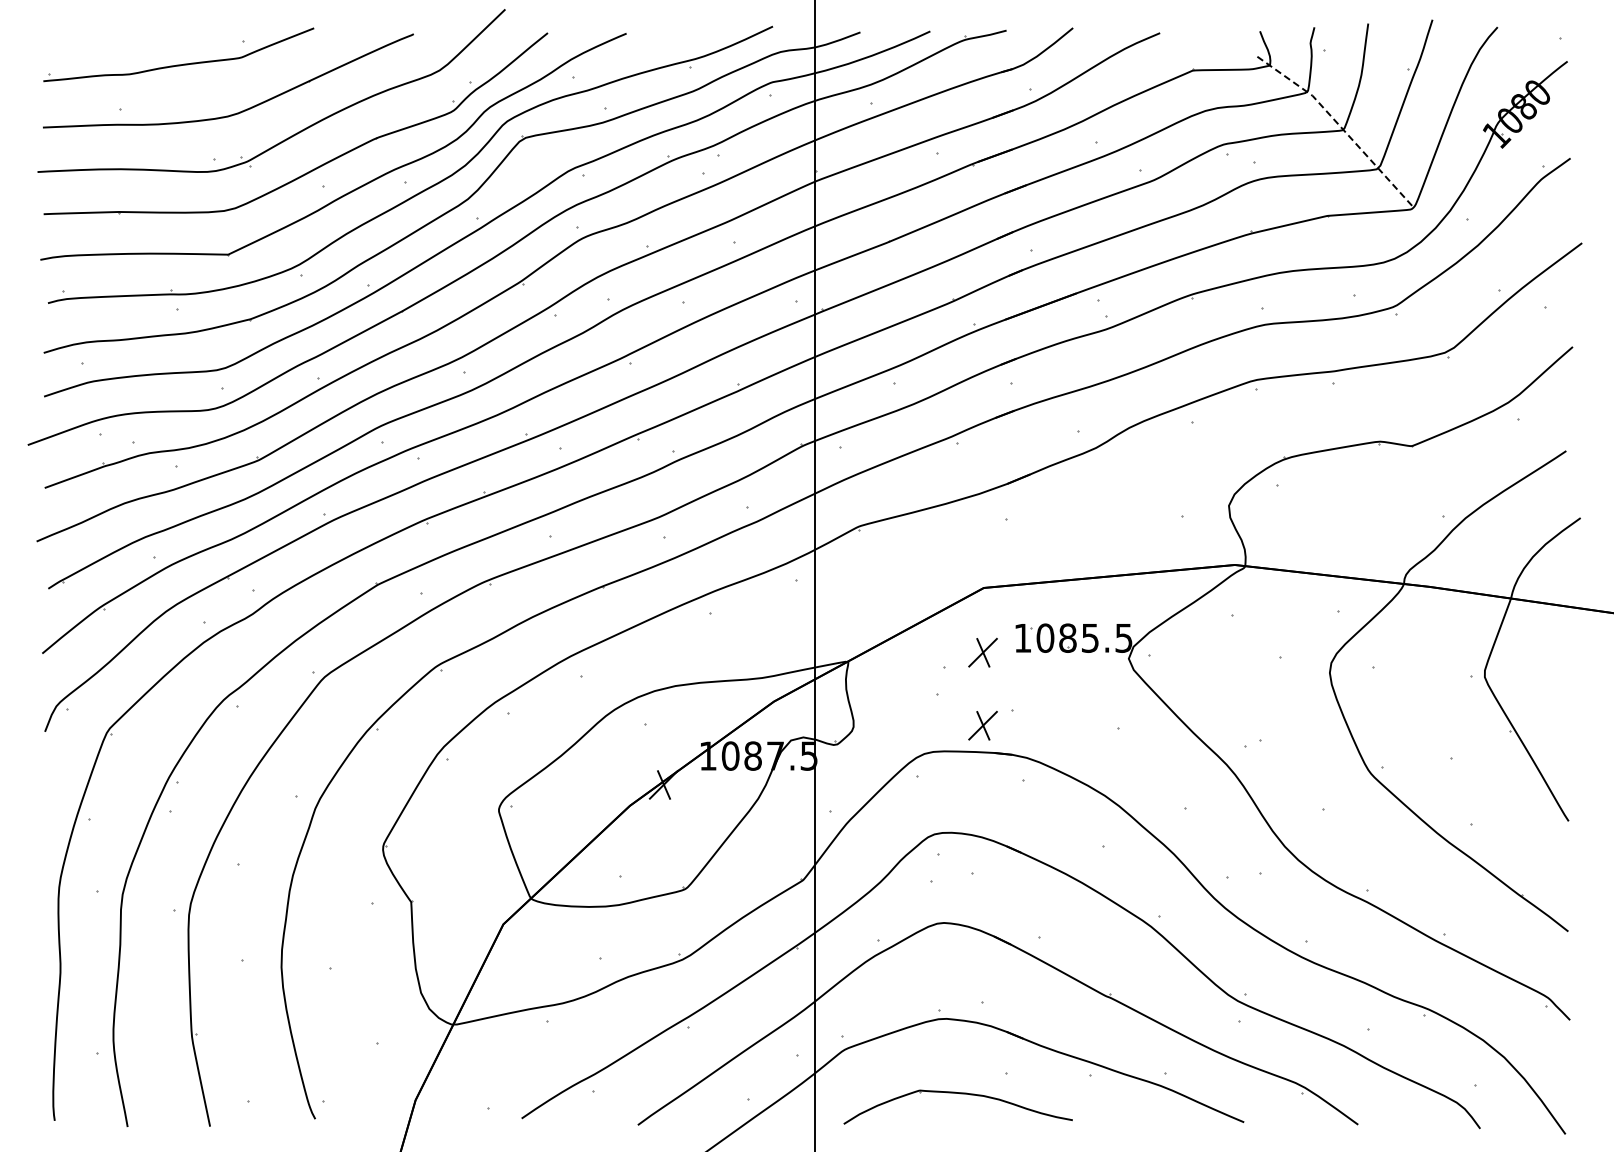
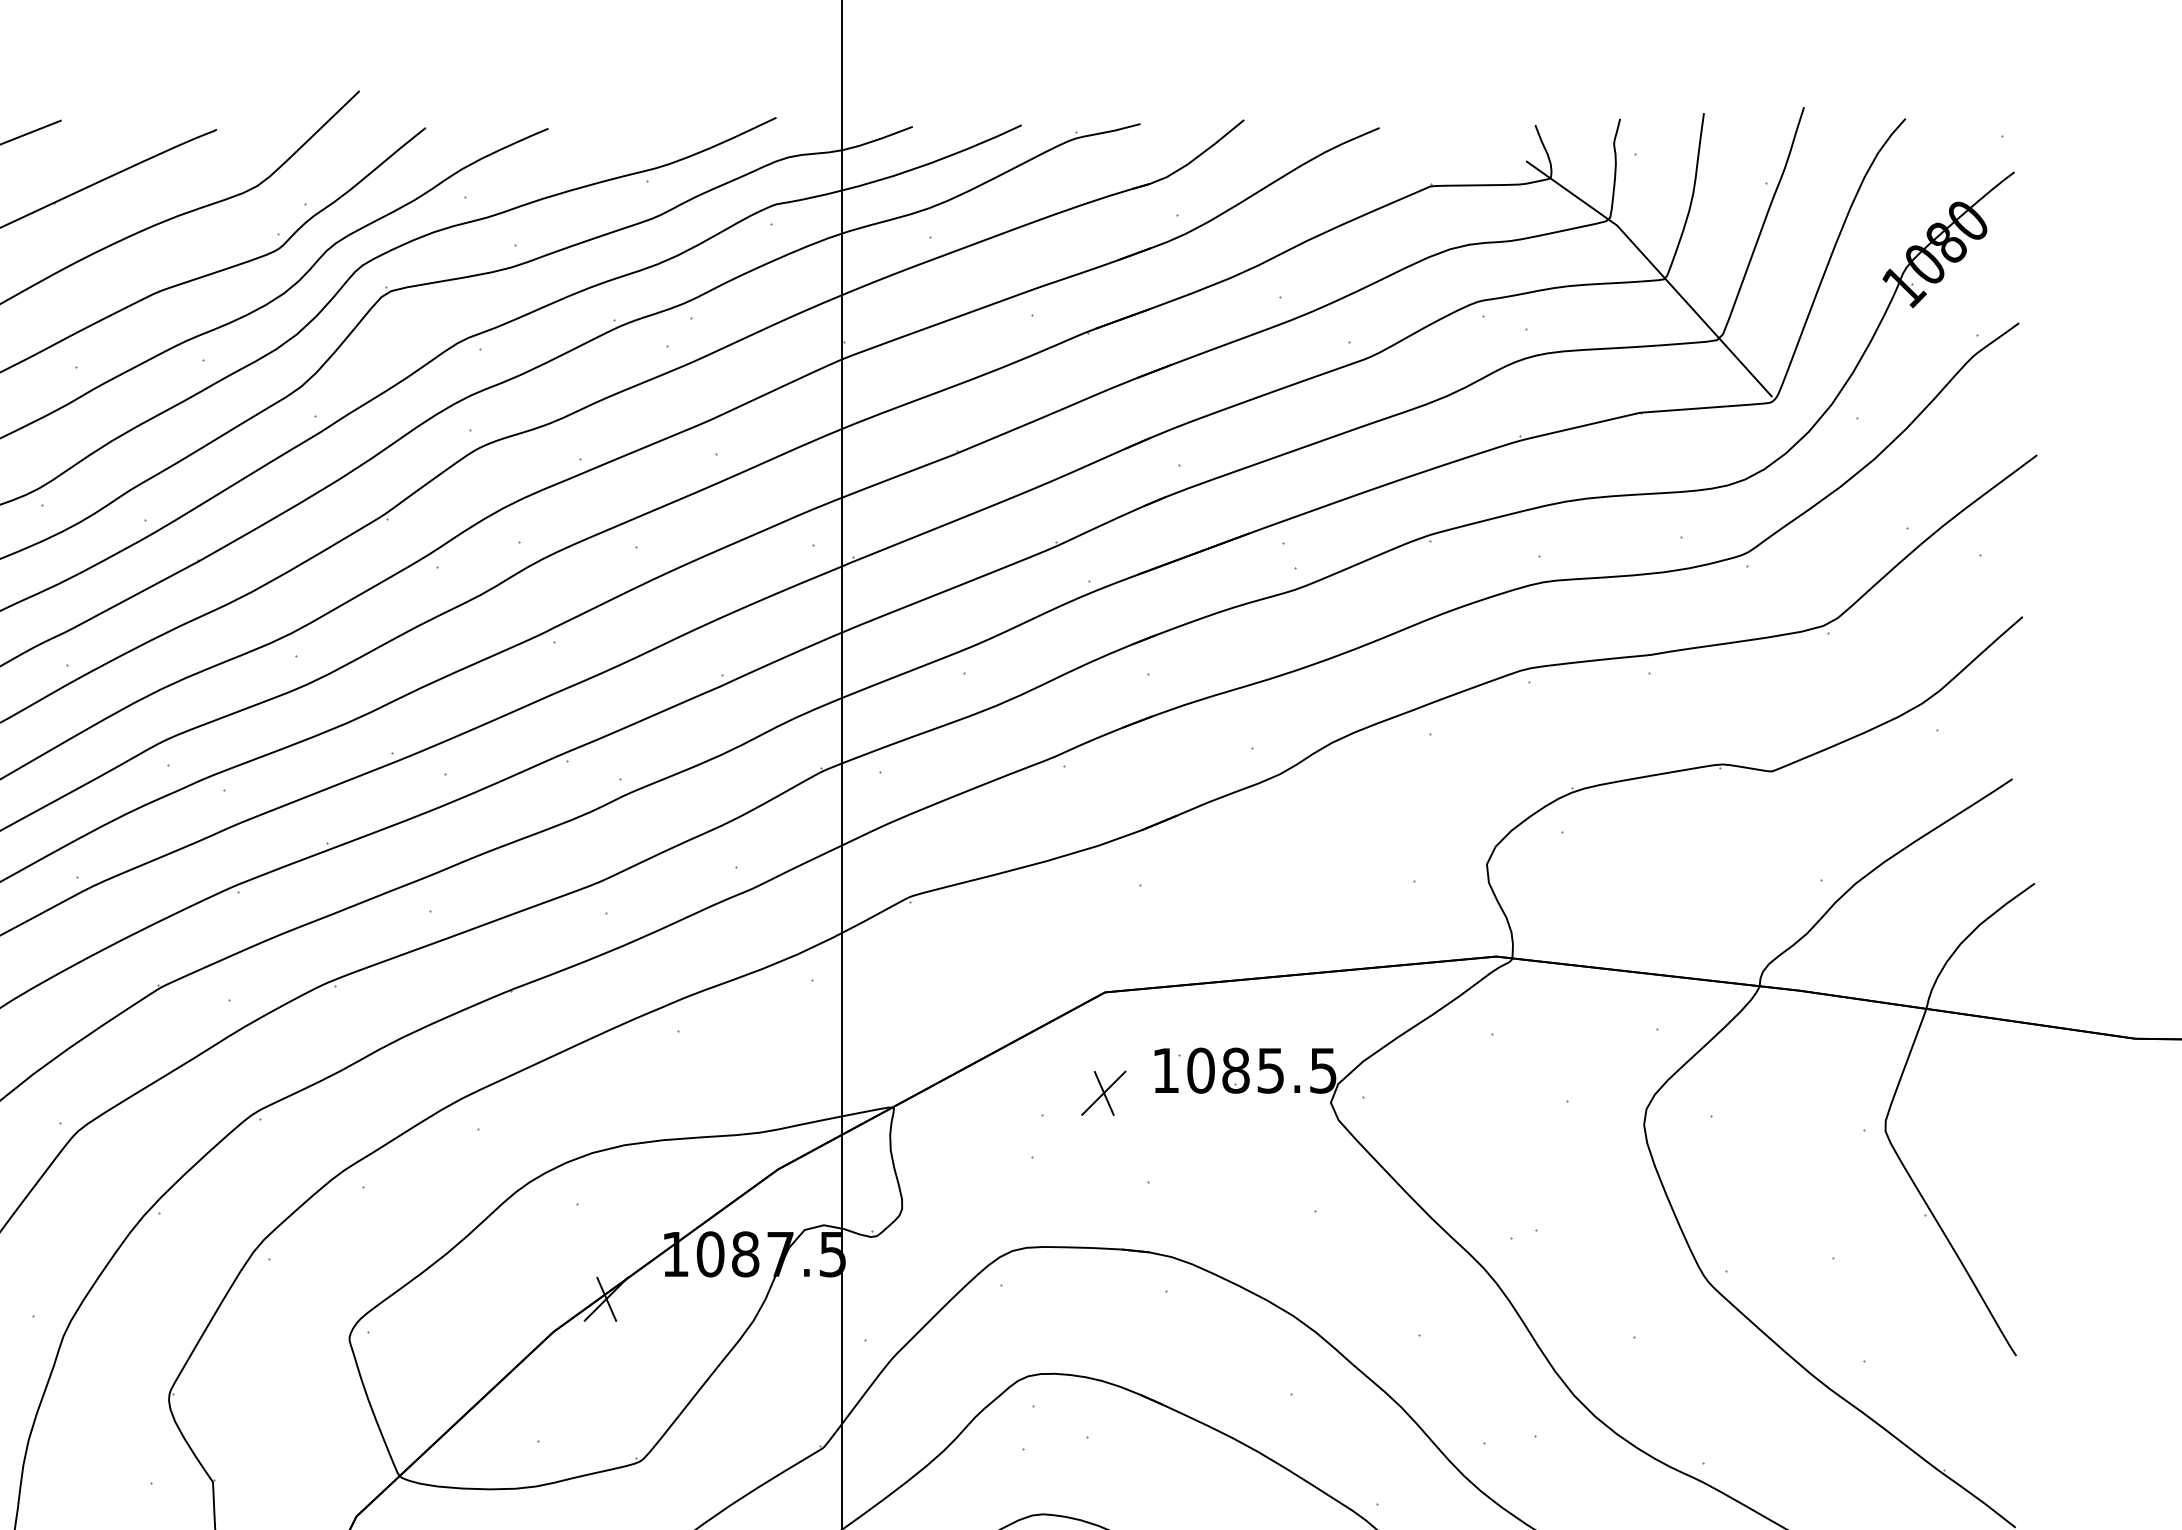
line: (1337, 123) -> (1656, 268), dashed -> solid
part: (982, 725) -> (1102, 1206), removed

